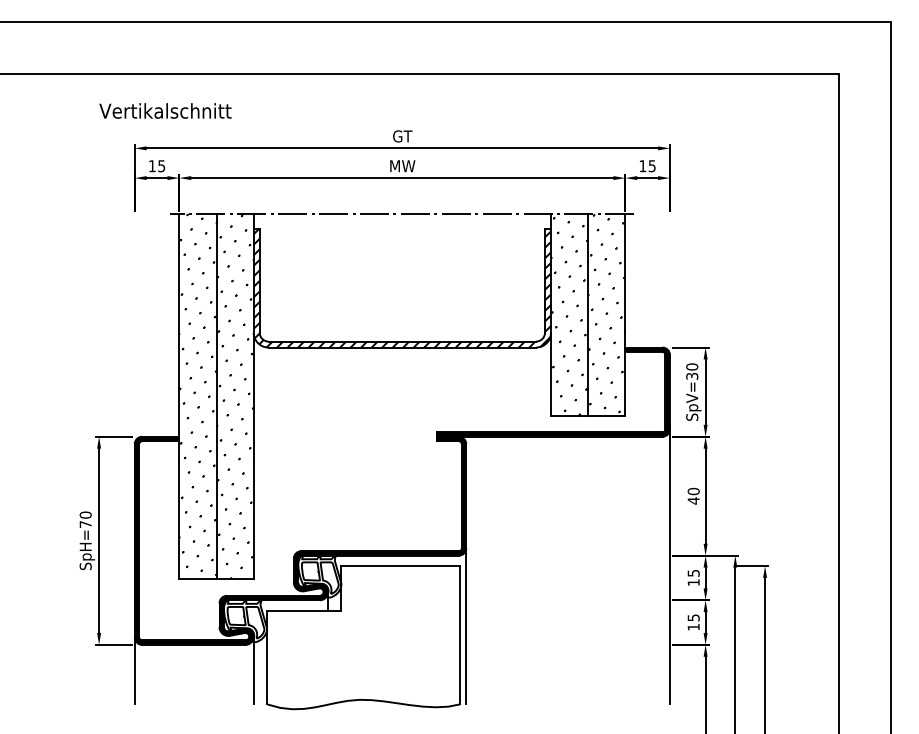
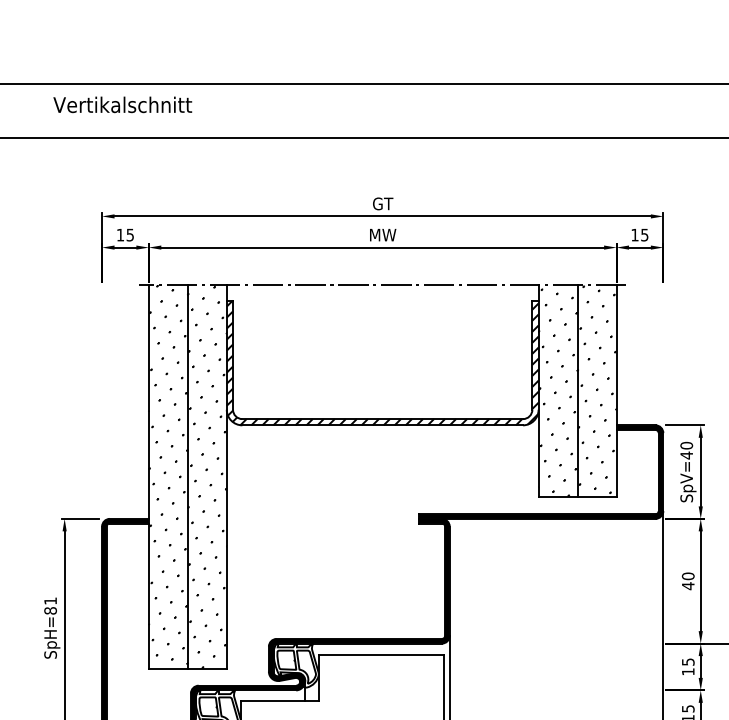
text: (165, 110) -> (122, 104), moved
text: (692, 376) -> (687, 455), SpV=30 -> SpV=40
text: (85, 519) -> (50, 605), SpH=70 -> SpH=81

